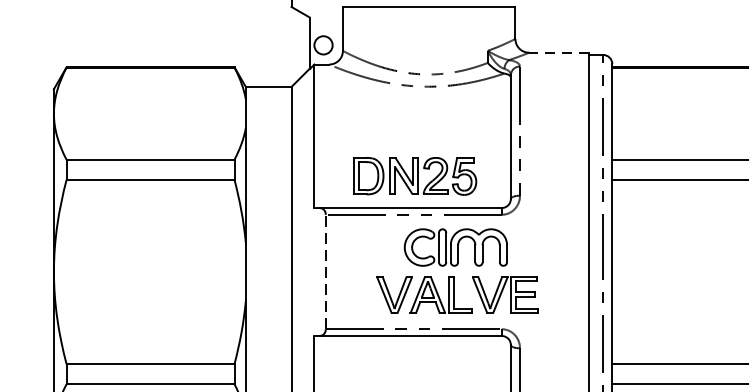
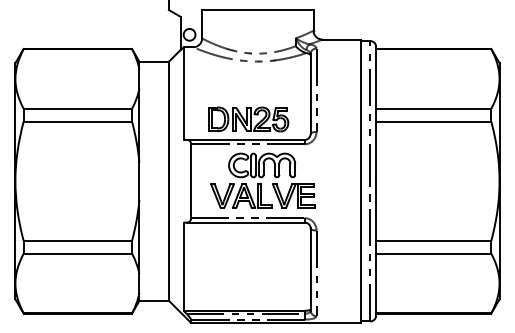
line: (558, 52) -> (341, 39), dashed -> solid
part: (456, 270) -> (262, 180), moved
line: (326, 272) -> (191, 181), dashed -> solid

